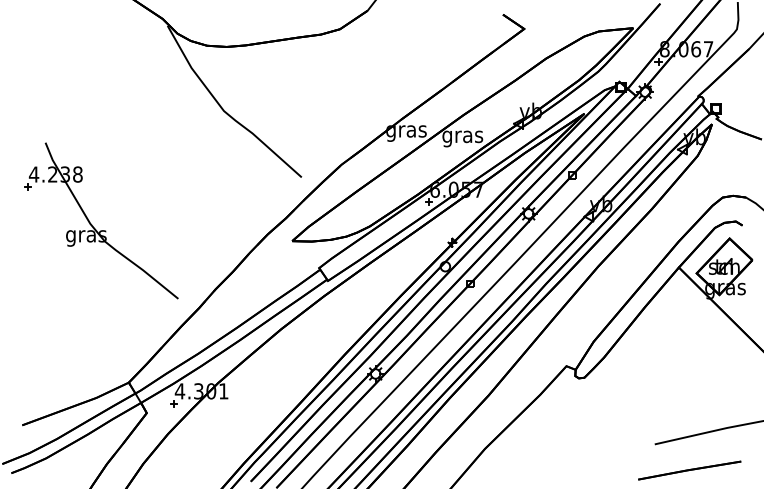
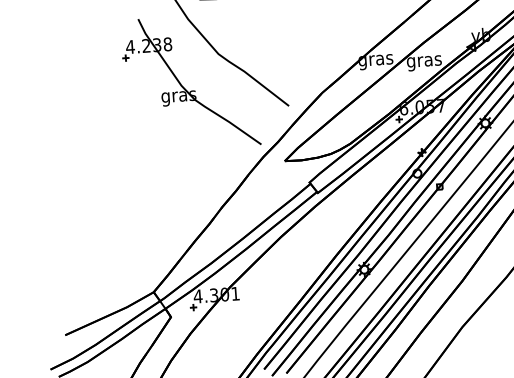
part: (92, 224) -> (183, 86), moved

